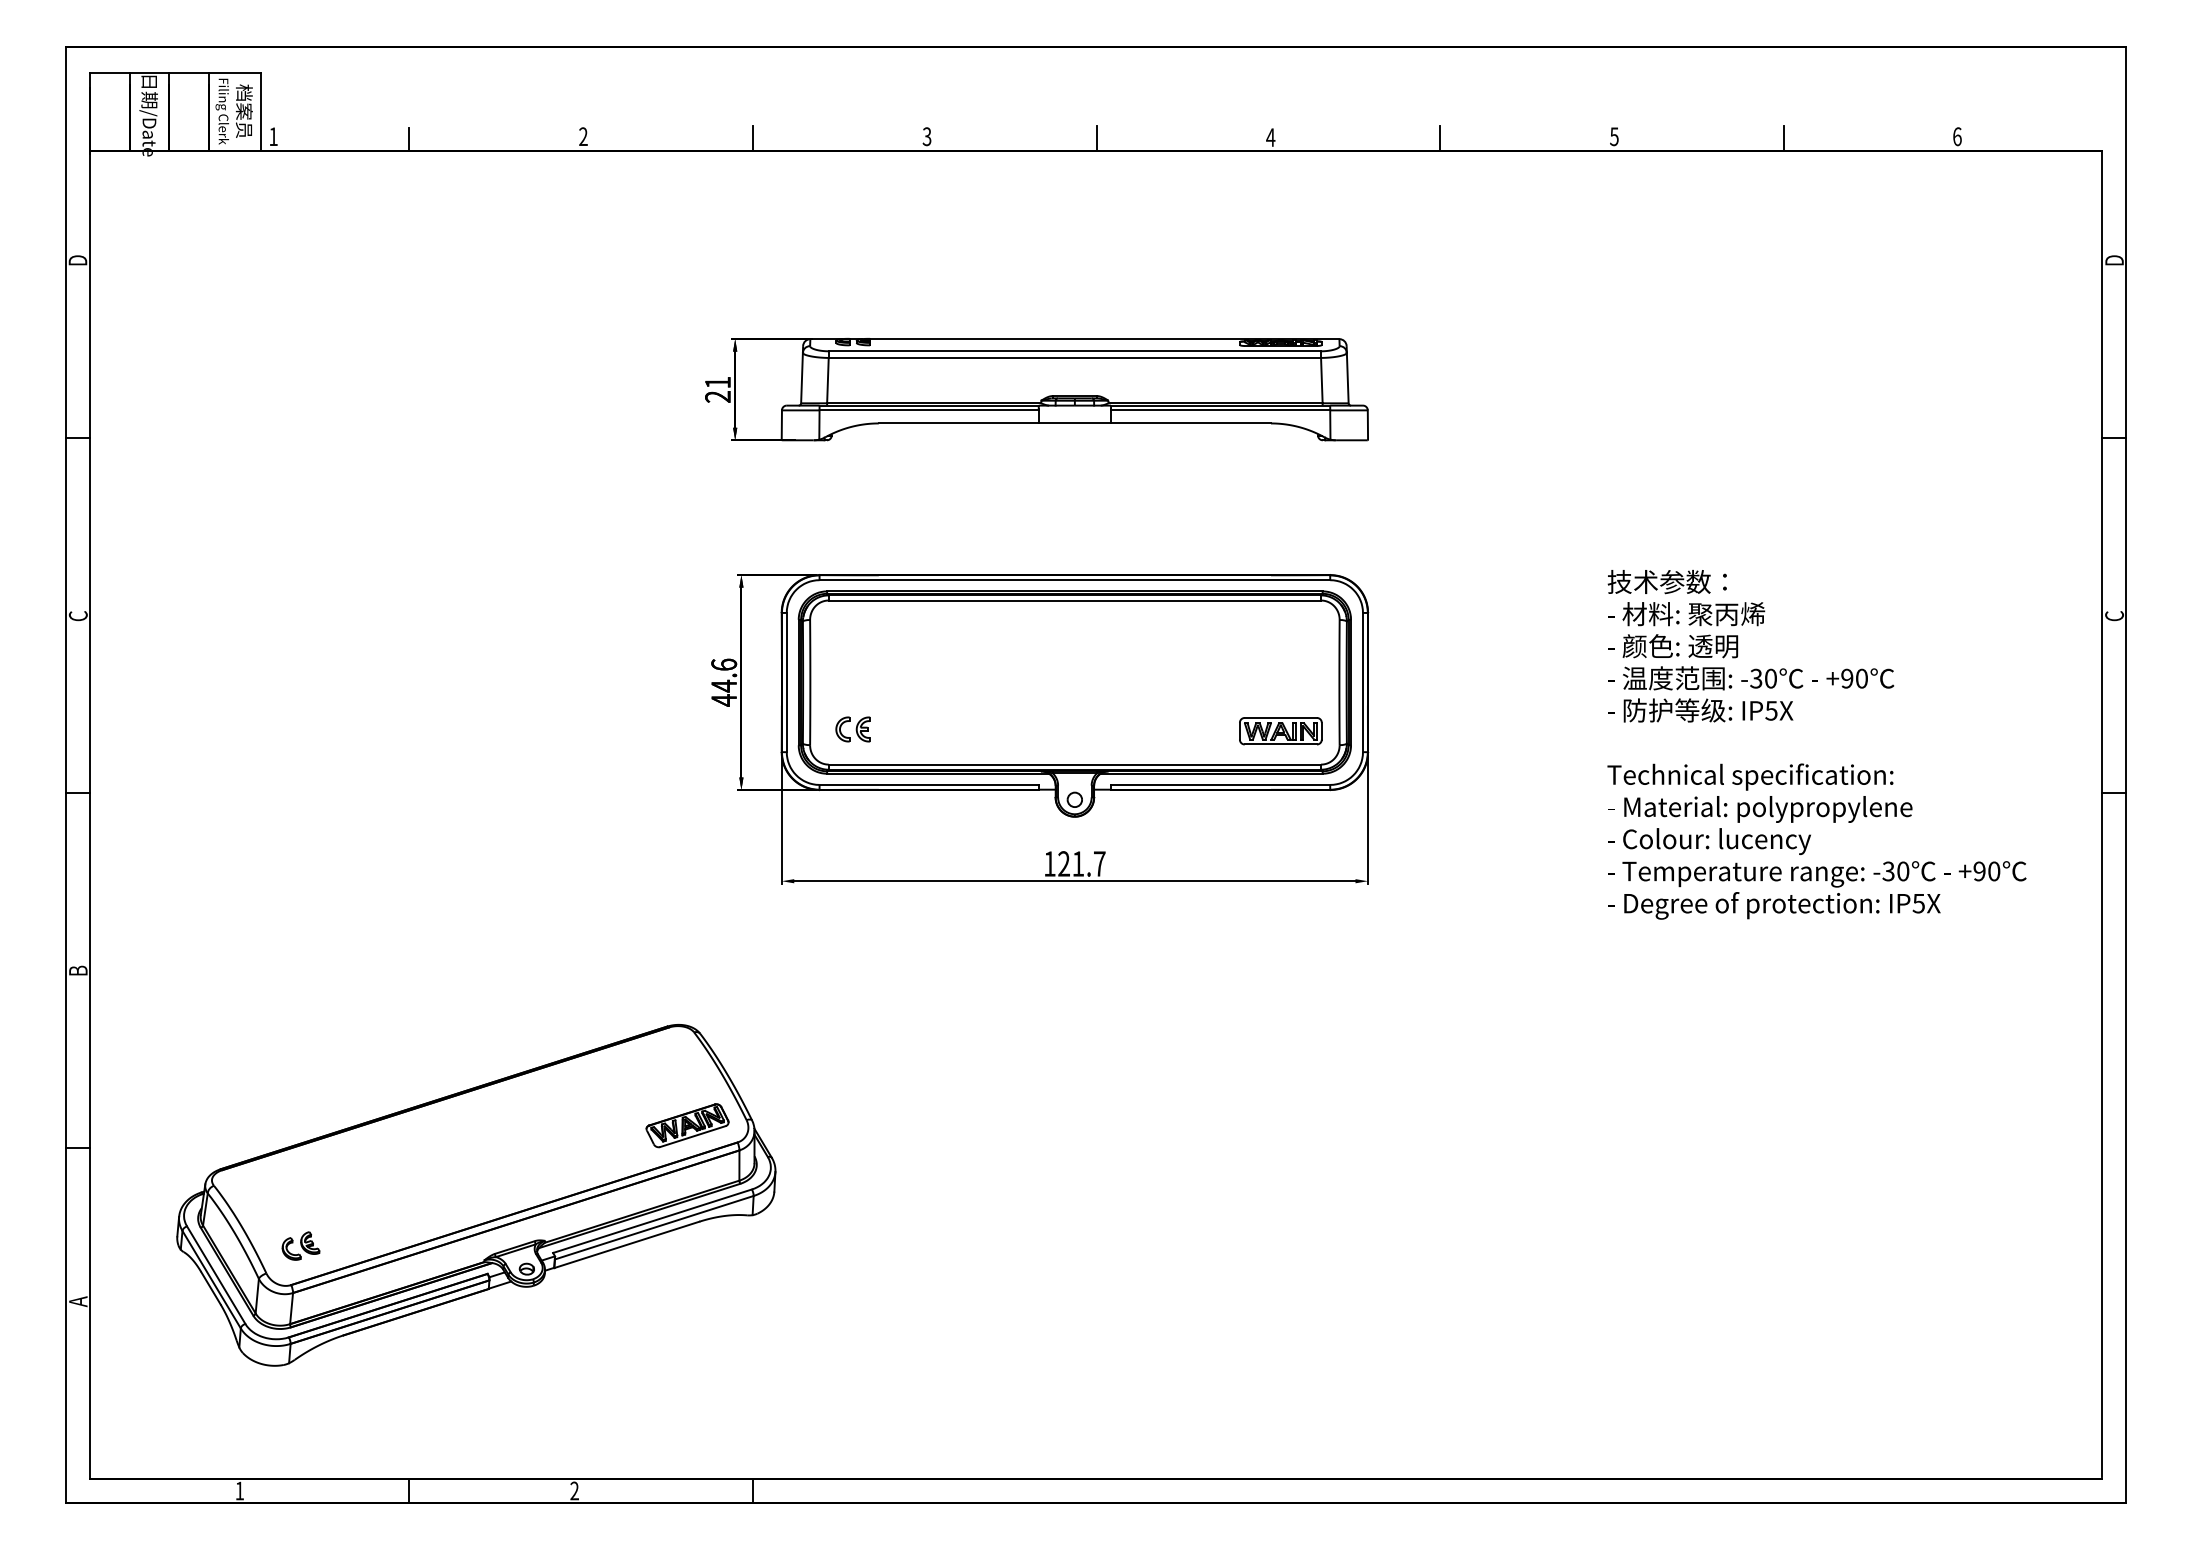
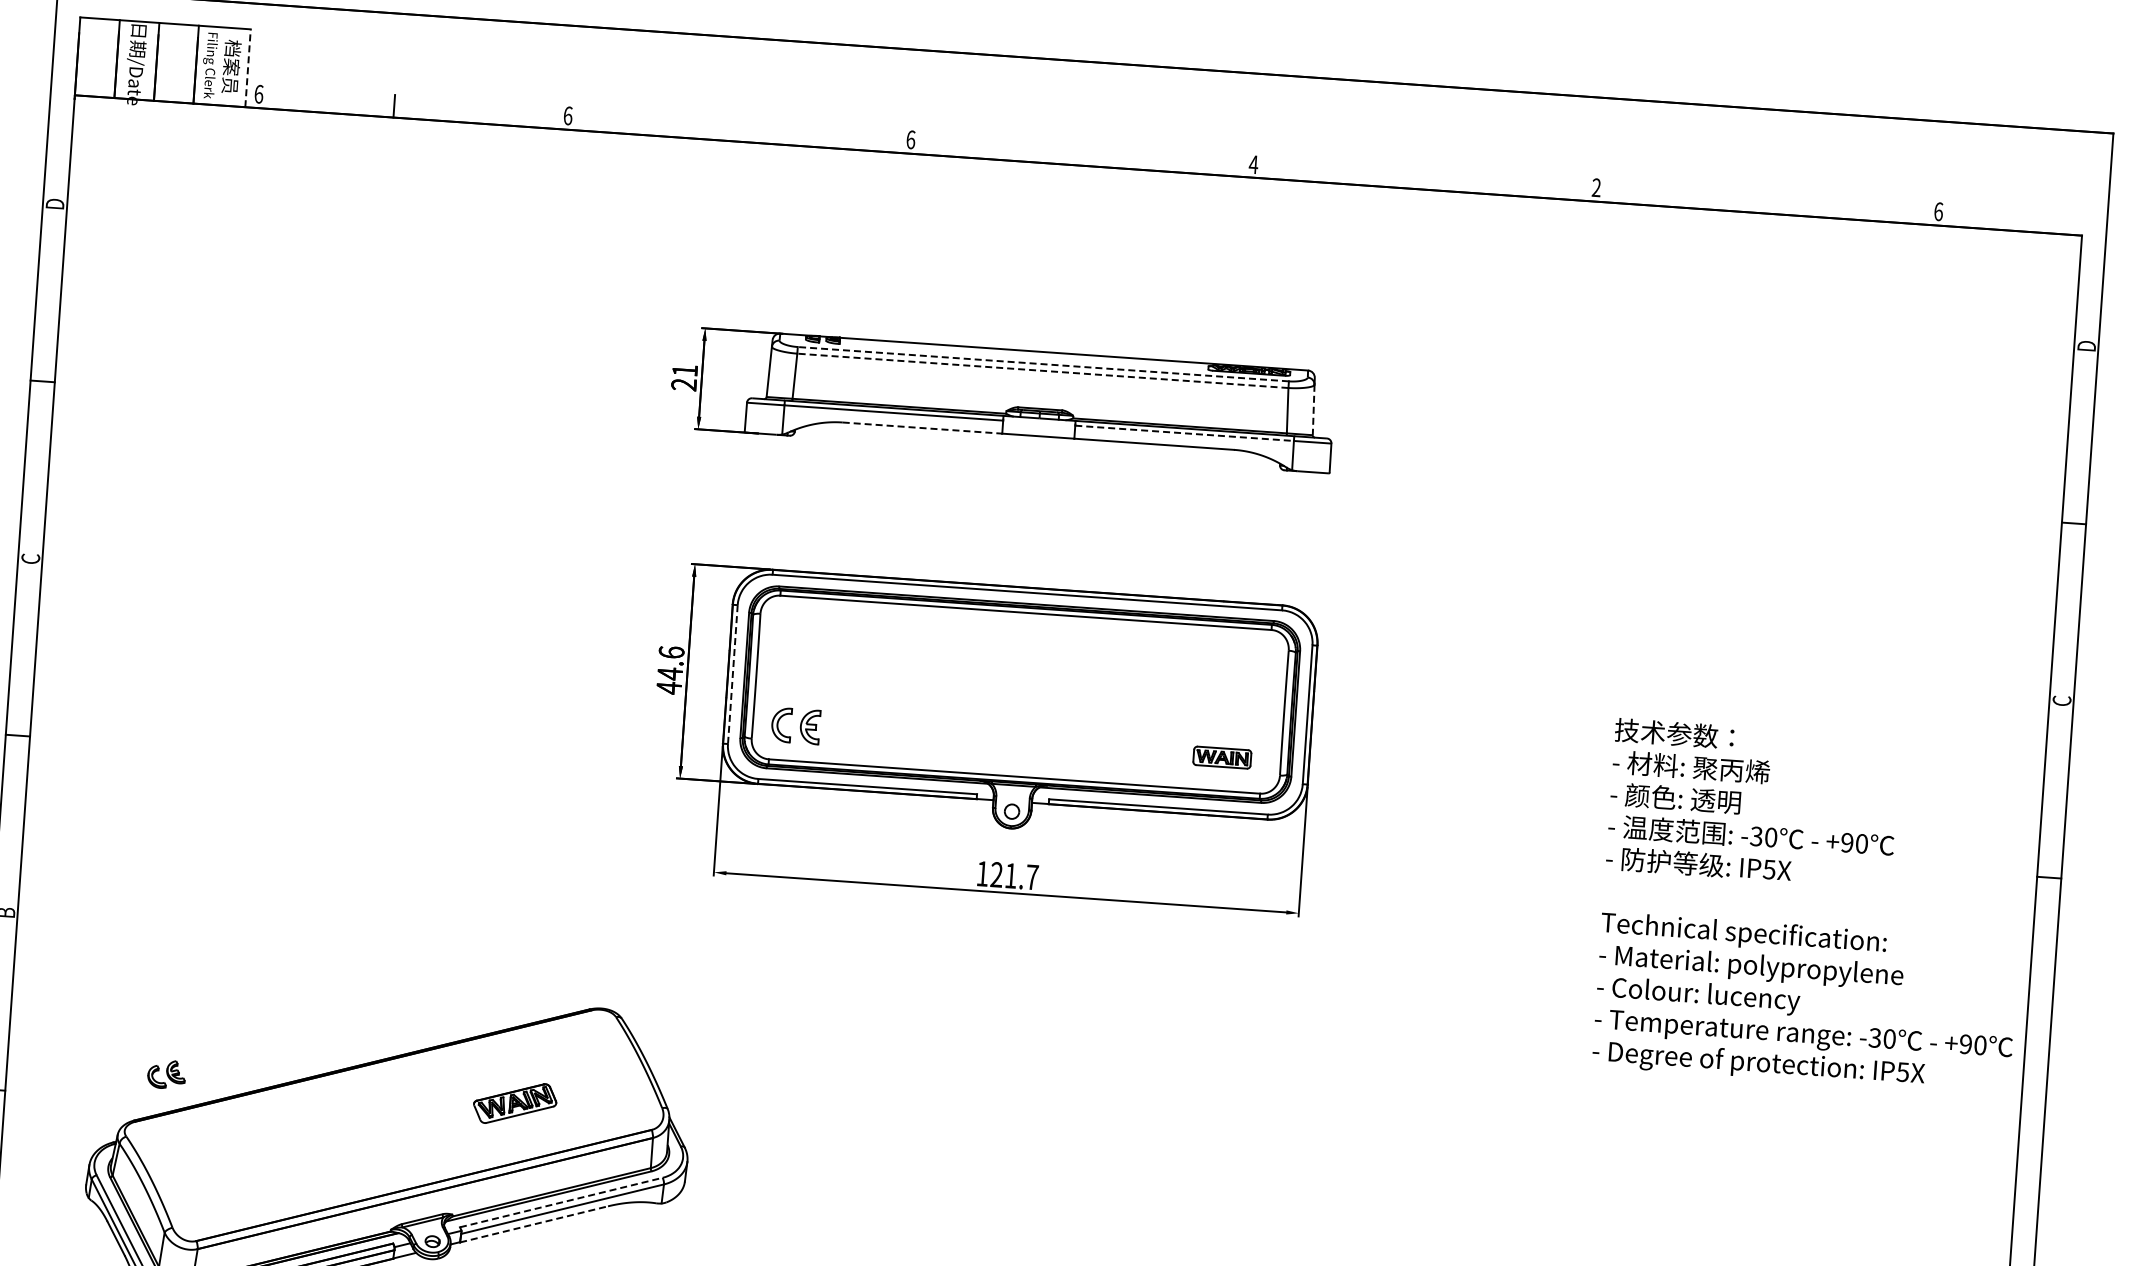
line: (260, 111) -> (247, 68), solid -> dashed
text: (273, 136) -> (258, 94), 1 -> 6
text: (583, 136) -> (568, 115), 2 -> 6
text: (926, 136) -> (910, 139), 3 -> 6
text: (1614, 136) -> (1596, 187), 5 -> 2
line: (753, 138) -> (737, 129), removed
line: (1096, 138) -> (1079, 153), removed
line: (1440, 138) -> (1422, 177), removed
line: (1784, 138) -> (1766, 201), removed
line: (1074, 351) -> (1042, 364), solid -> dashed
line: (1074, 357) -> (1042, 370), solid -> dashed
line: (1347, 378) -> (1313, 410), solid -> dashed
line: (1220, 410) -> (1184, 433), solid -> dashed
line: (958, 423) -> (922, 428), solid -> dashed
line: (786, 682) -> (732, 674), solid -> dashed
part: (852, 729) -> (795, 725), size x1.4
part: (1280, 731) -> (1221, 757), size x0.7
text: (1816, 744) -> (1812, 906), moved
part: (687, 1125) -> (515, 1103), moved
line: (652, 1221) -> (561, 1202), solid -> dashed
line: (627, 1244) -> (534, 1224), solid -> dashed
part: (300, 1245) -> (166, 1073), moved

